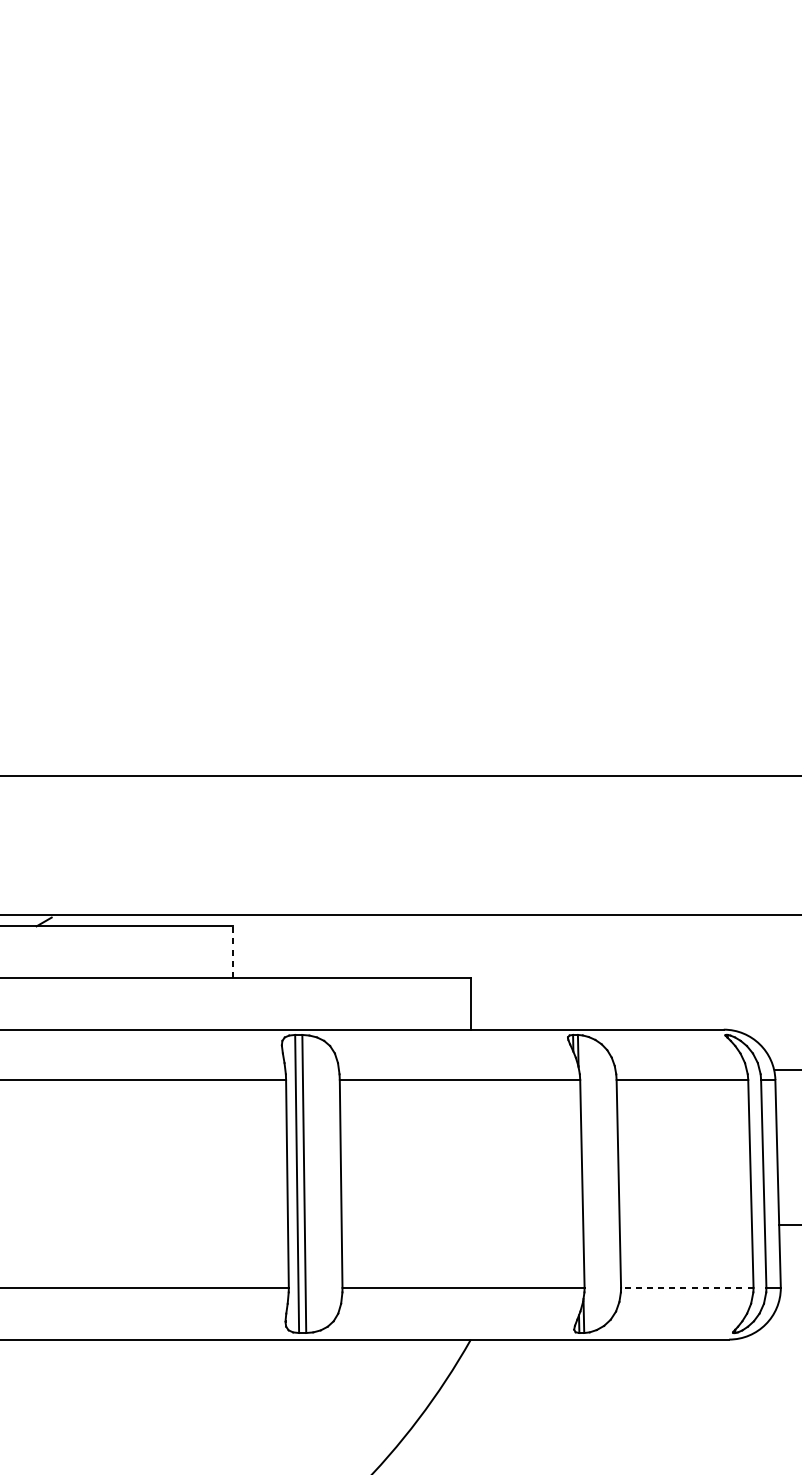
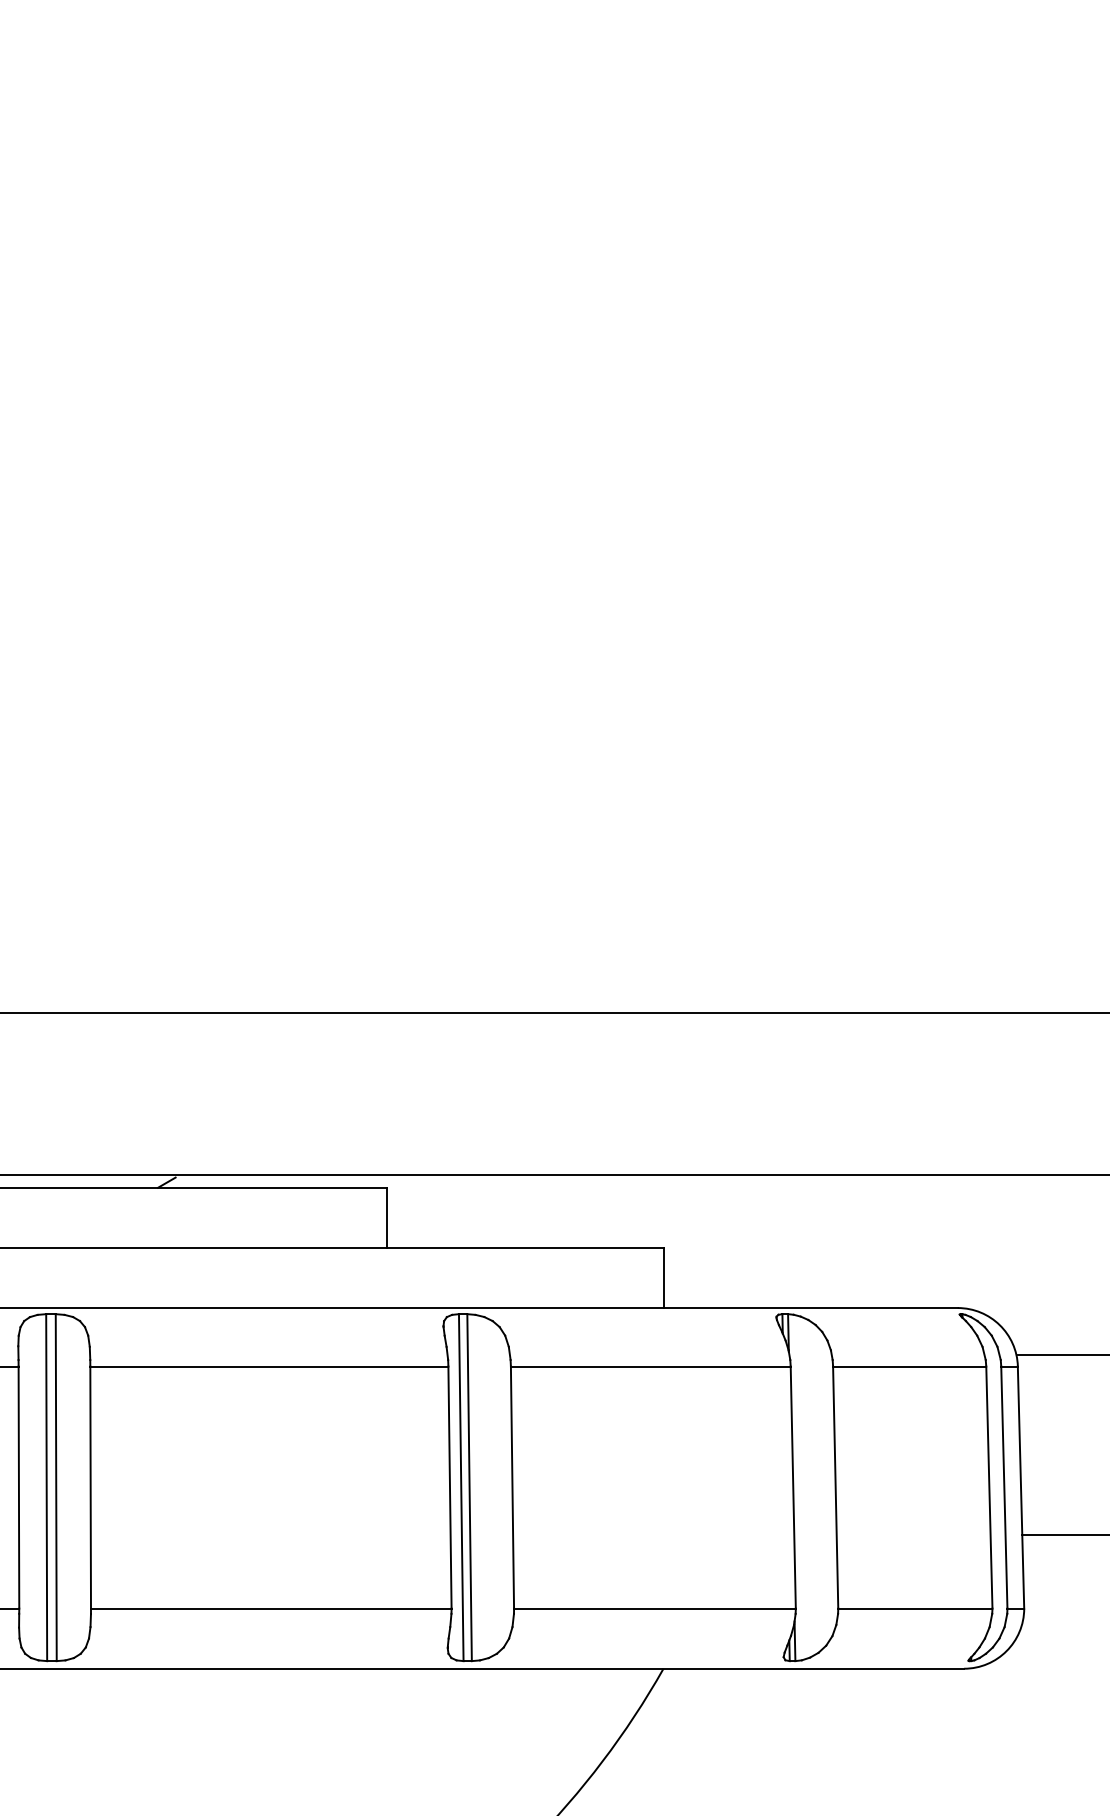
line: (232, 951) -> (386, 1217), dashed -> solid
line: (686, 1287) -> (914, 1608), dashed -> solid

